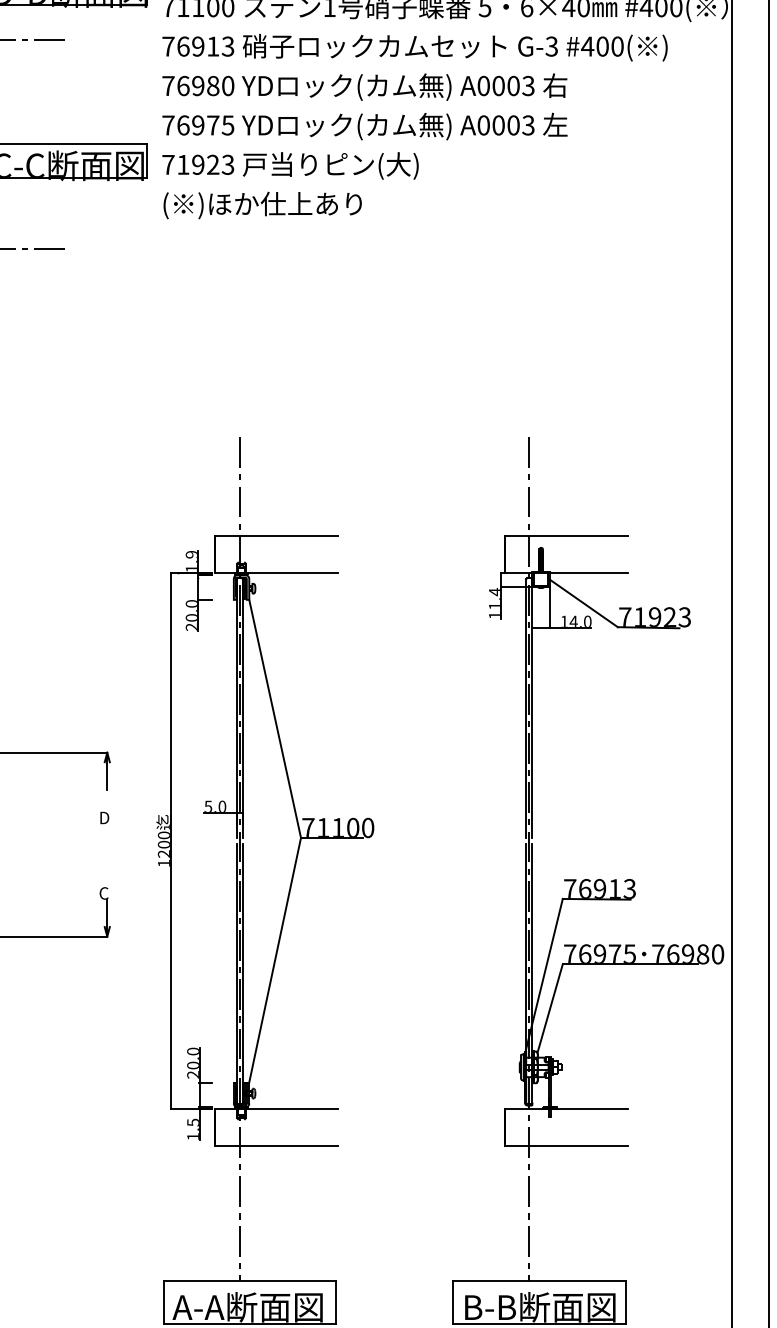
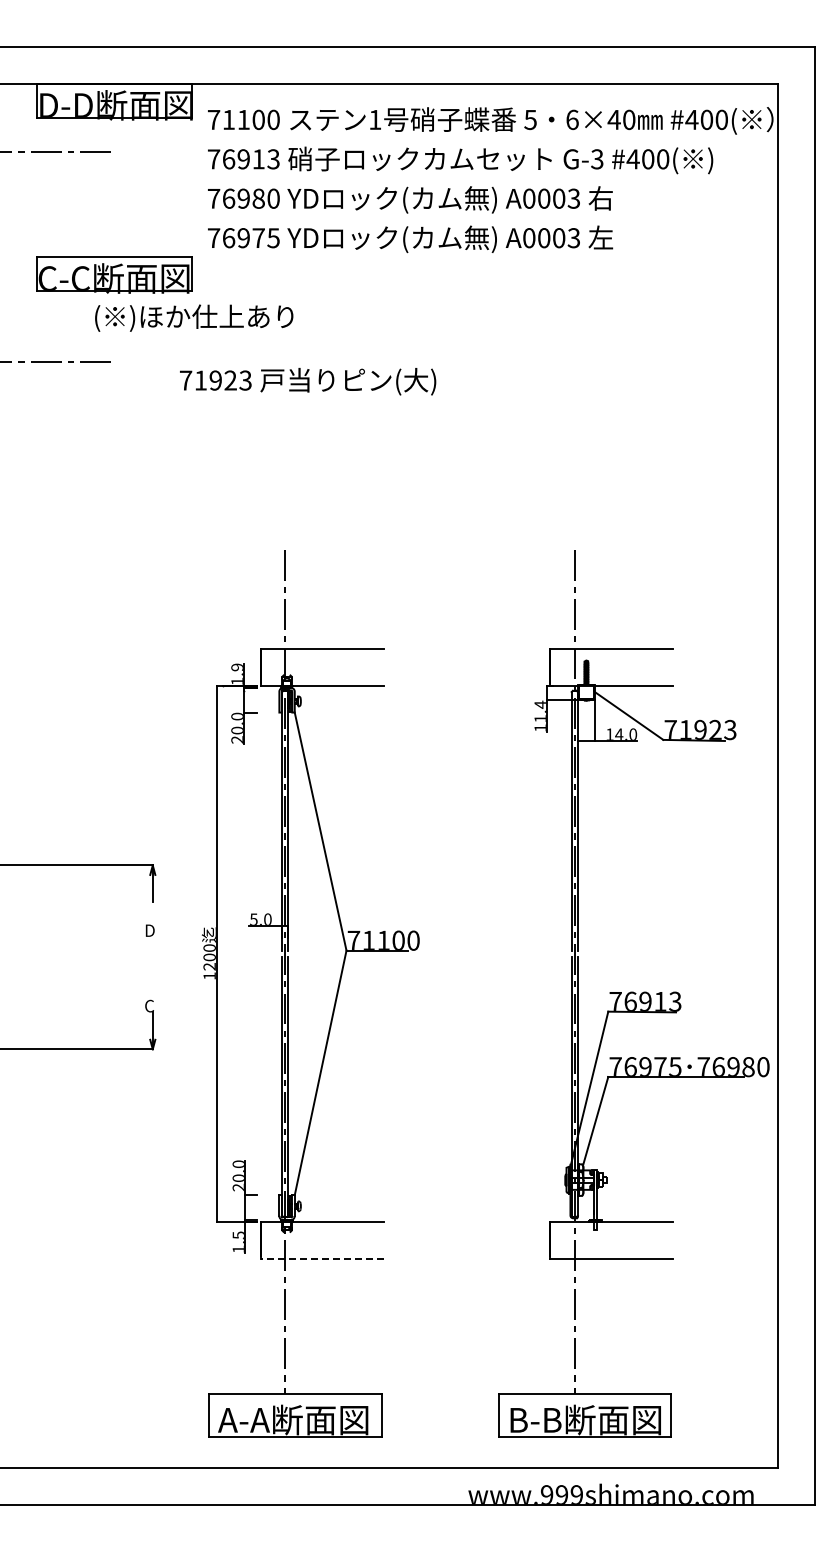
text: (291, 165) -> (308, 381), moved
text: (263, 204) -> (194, 317), moved
line: (277, 1145) -> (322, 1258), solid -> dashed

